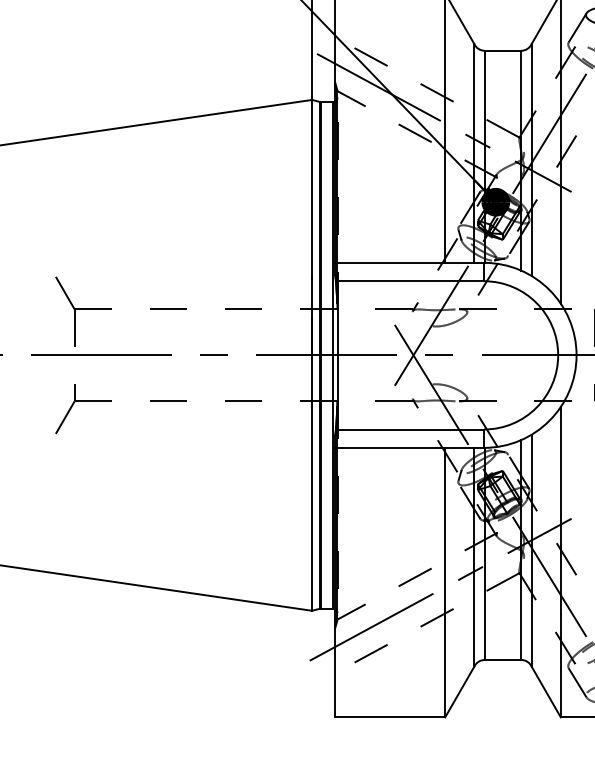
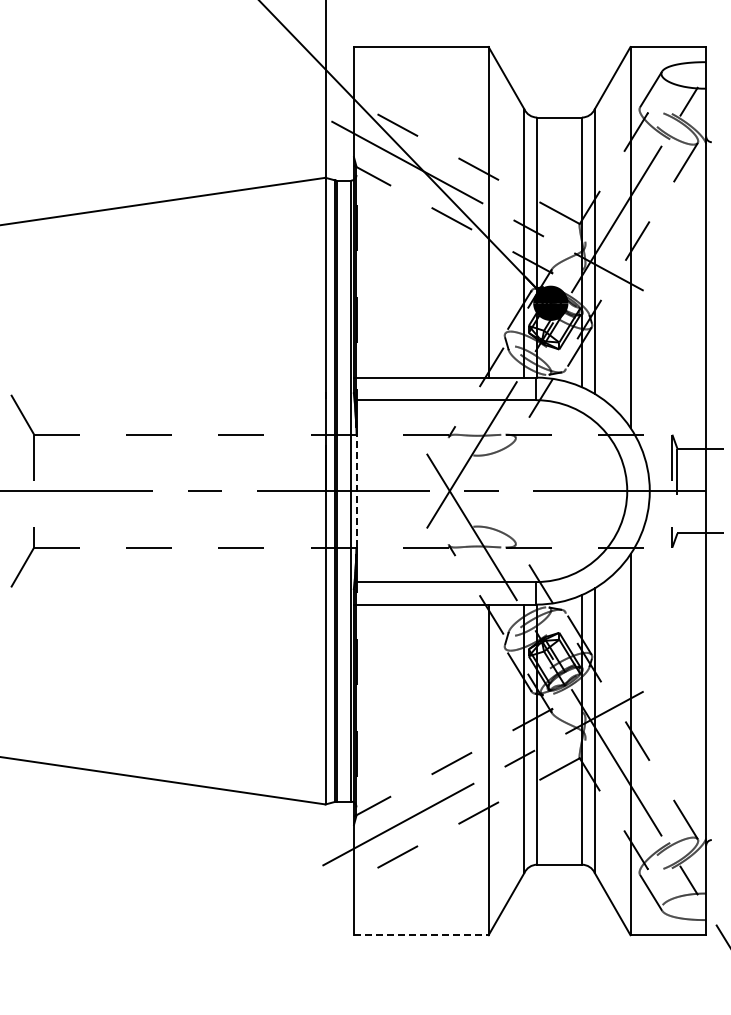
line: (337, 354) -> (356, 490), solid -> dashed
line: (390, 717) -> (421, 935), solid -> dashed

